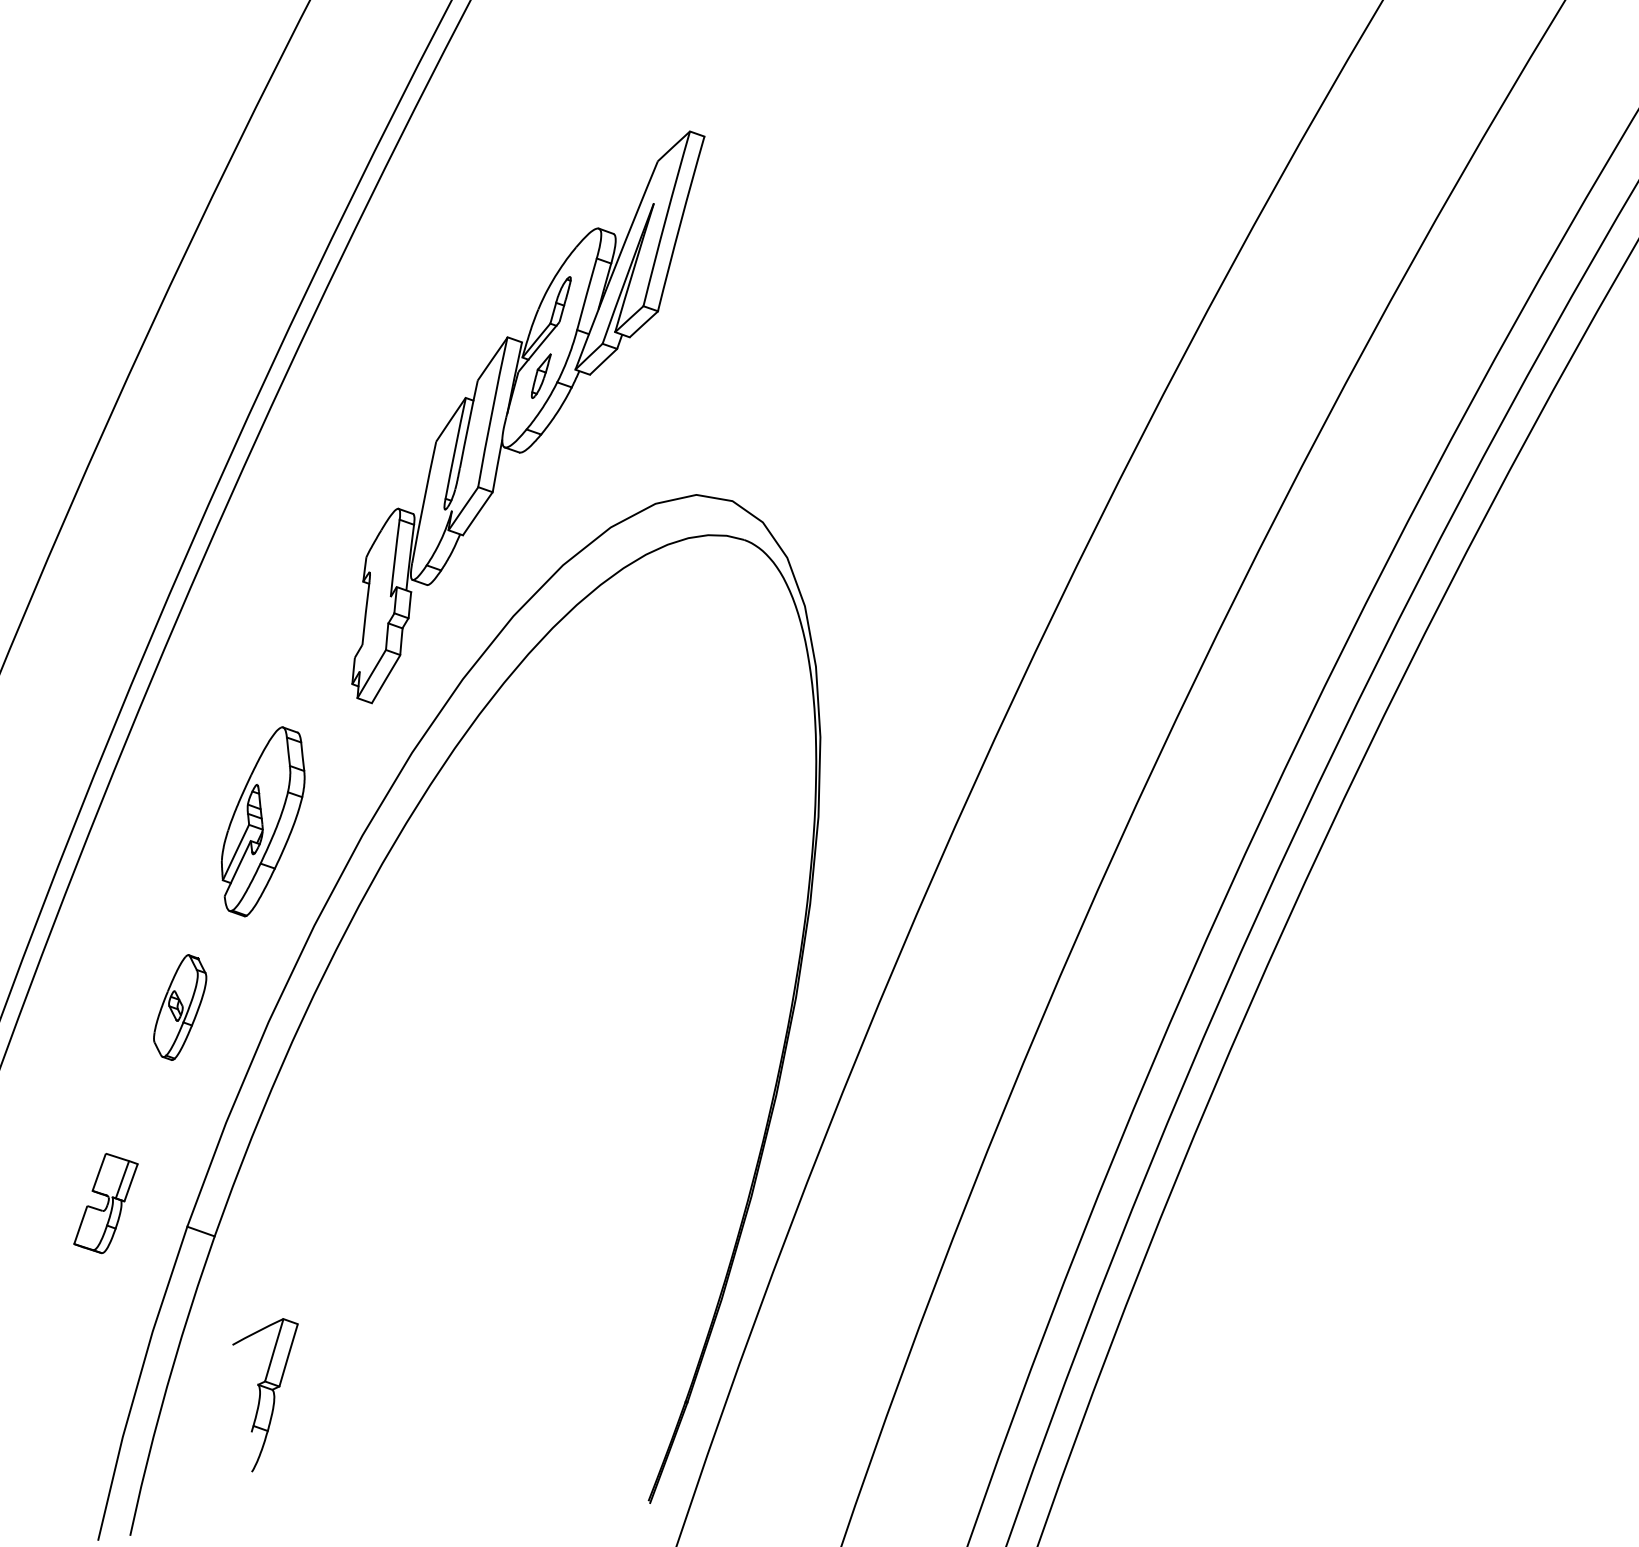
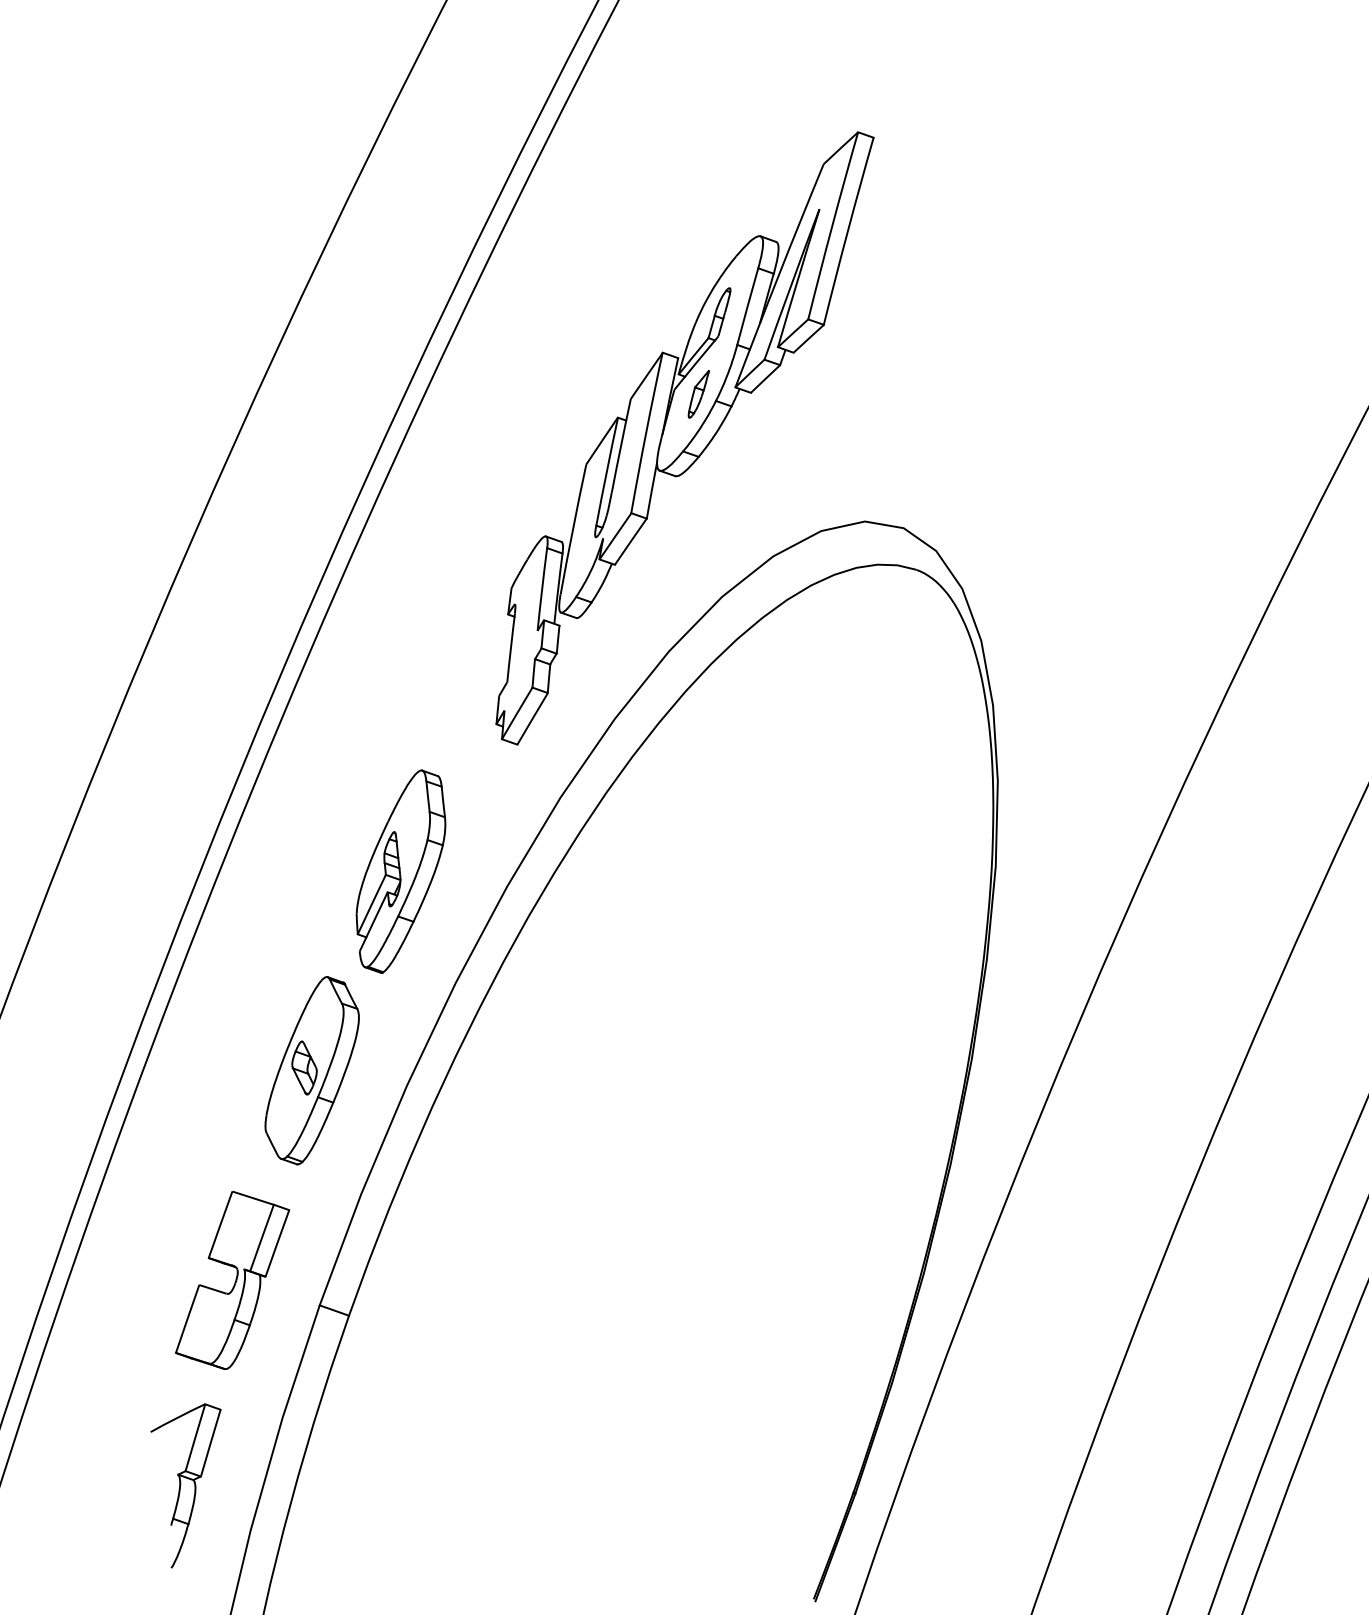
part: (179, 1007) -> (311, 1070), size x1.67
part: (105, 1203) -> (232, 1280), size x1.67
part: (265, 1395) -> (186, 1486), moved

